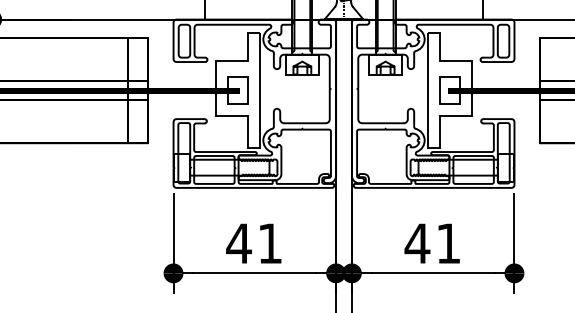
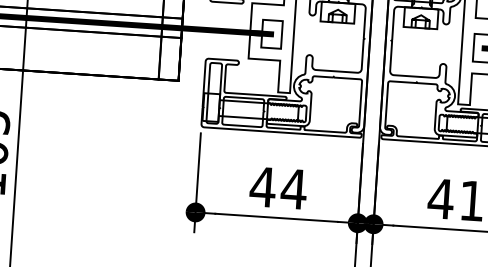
text: (270, 243) -> (294, 189), 41 -> 44

